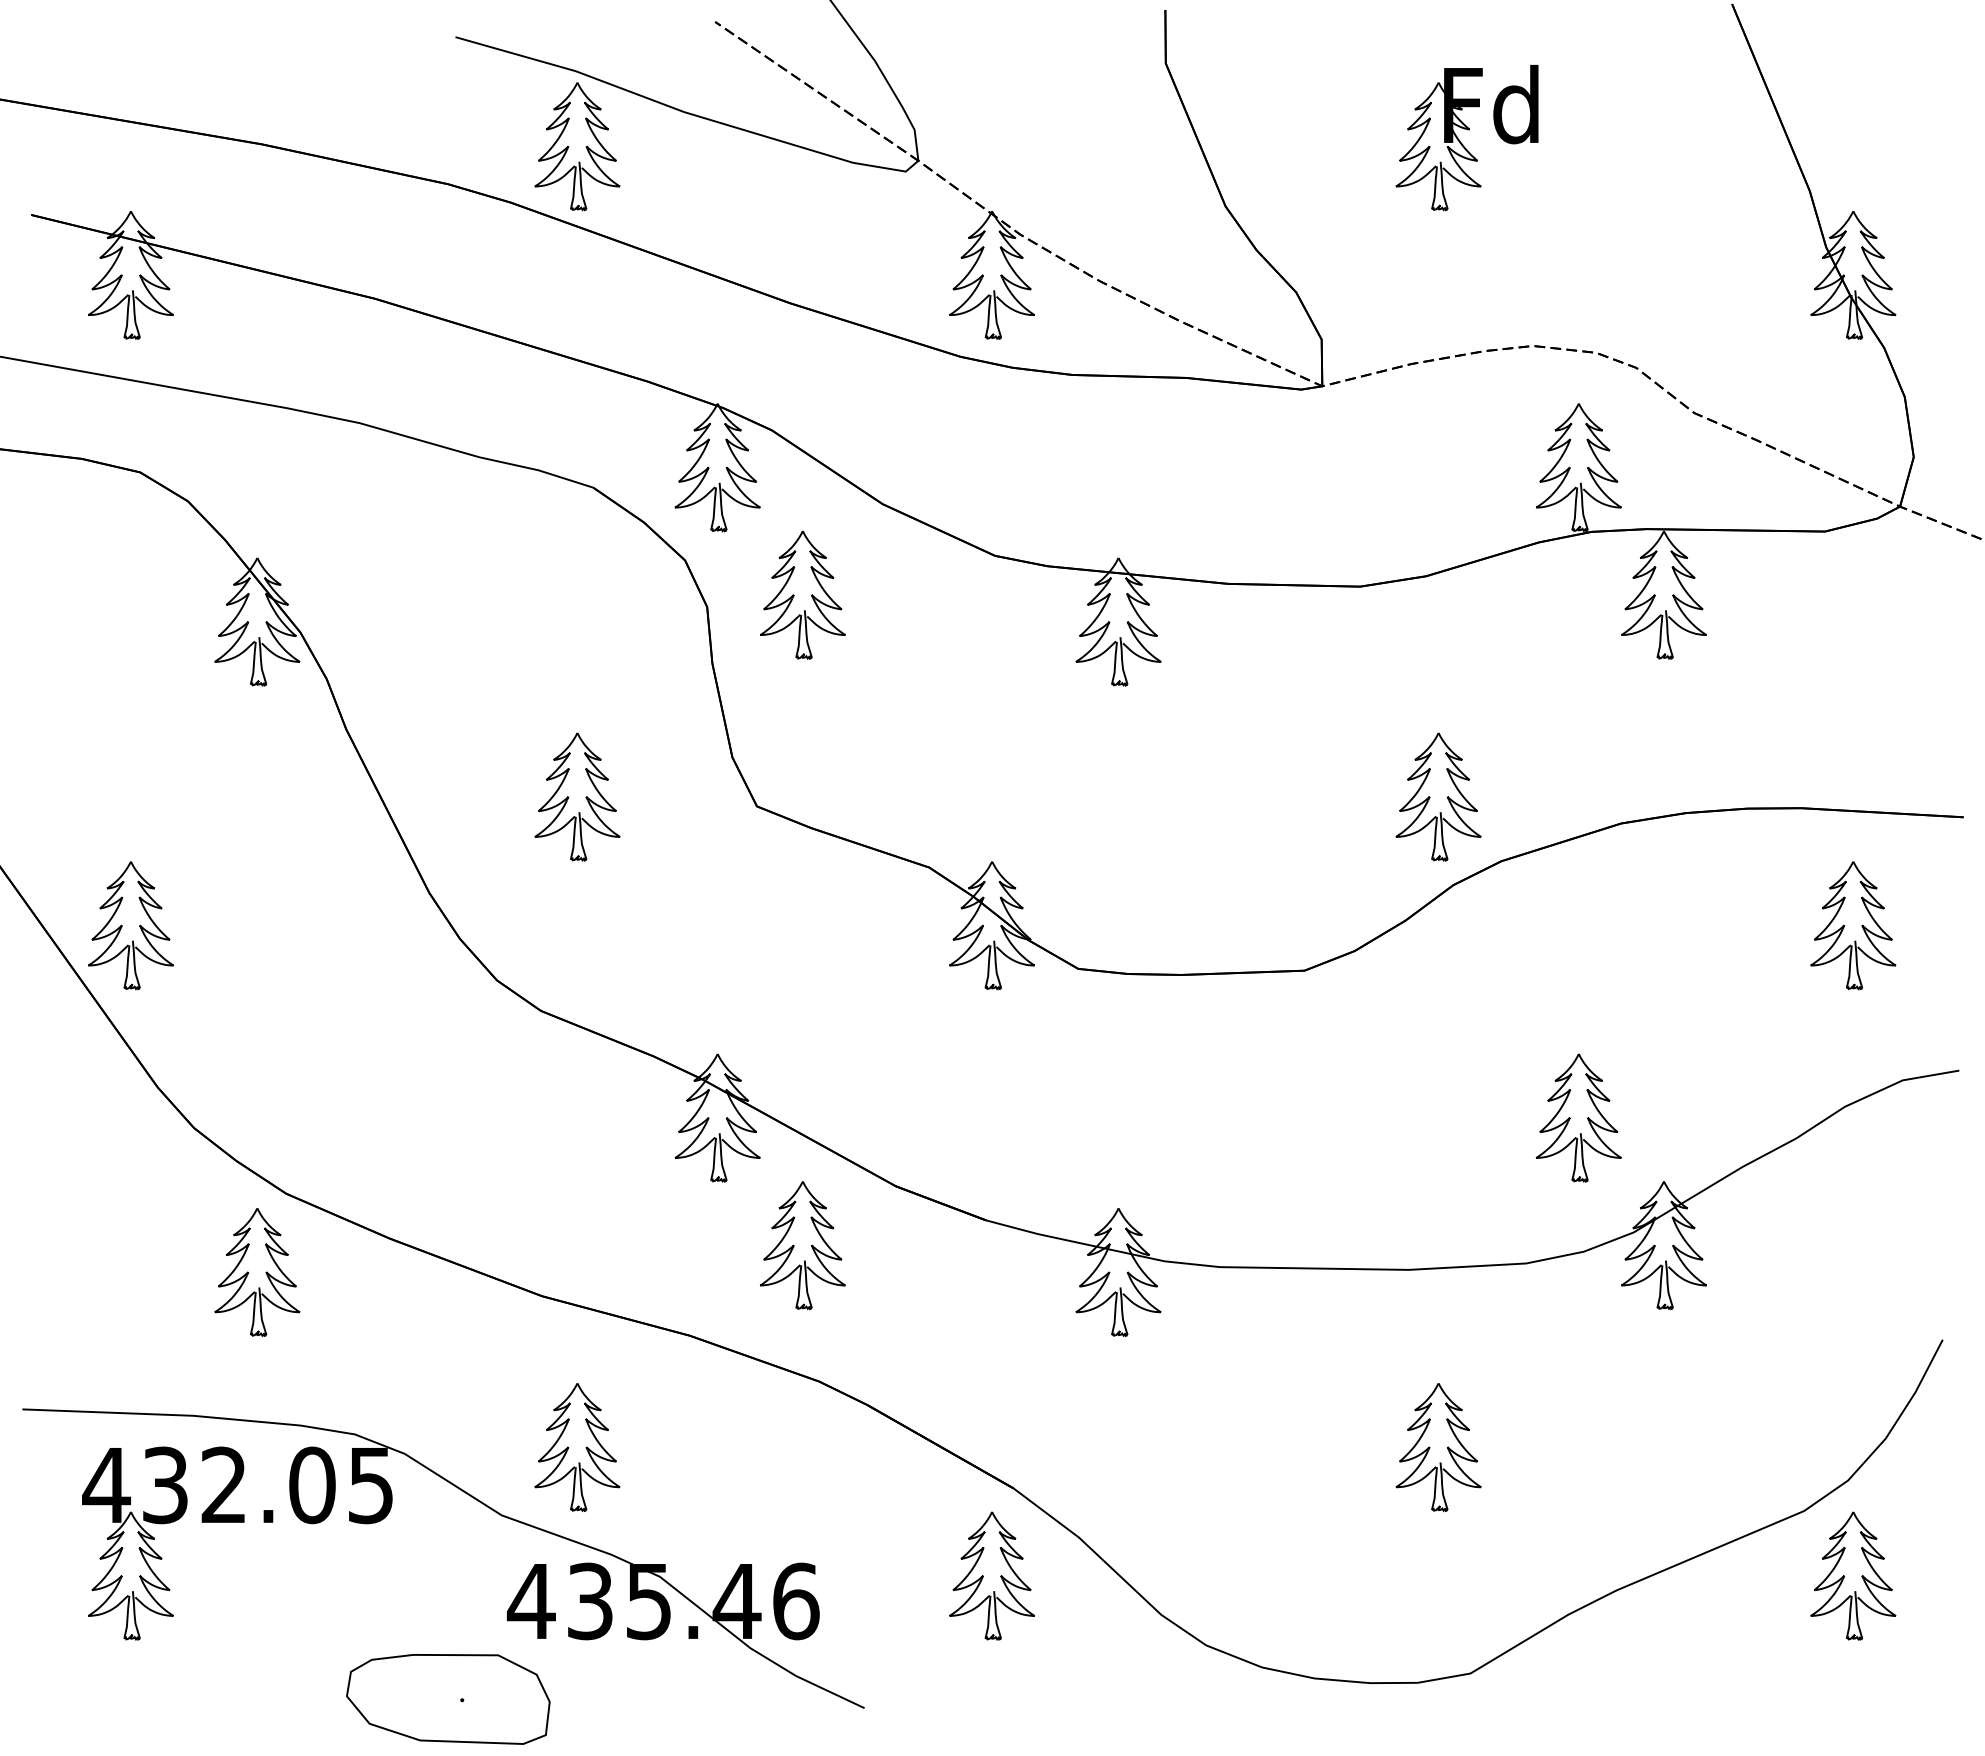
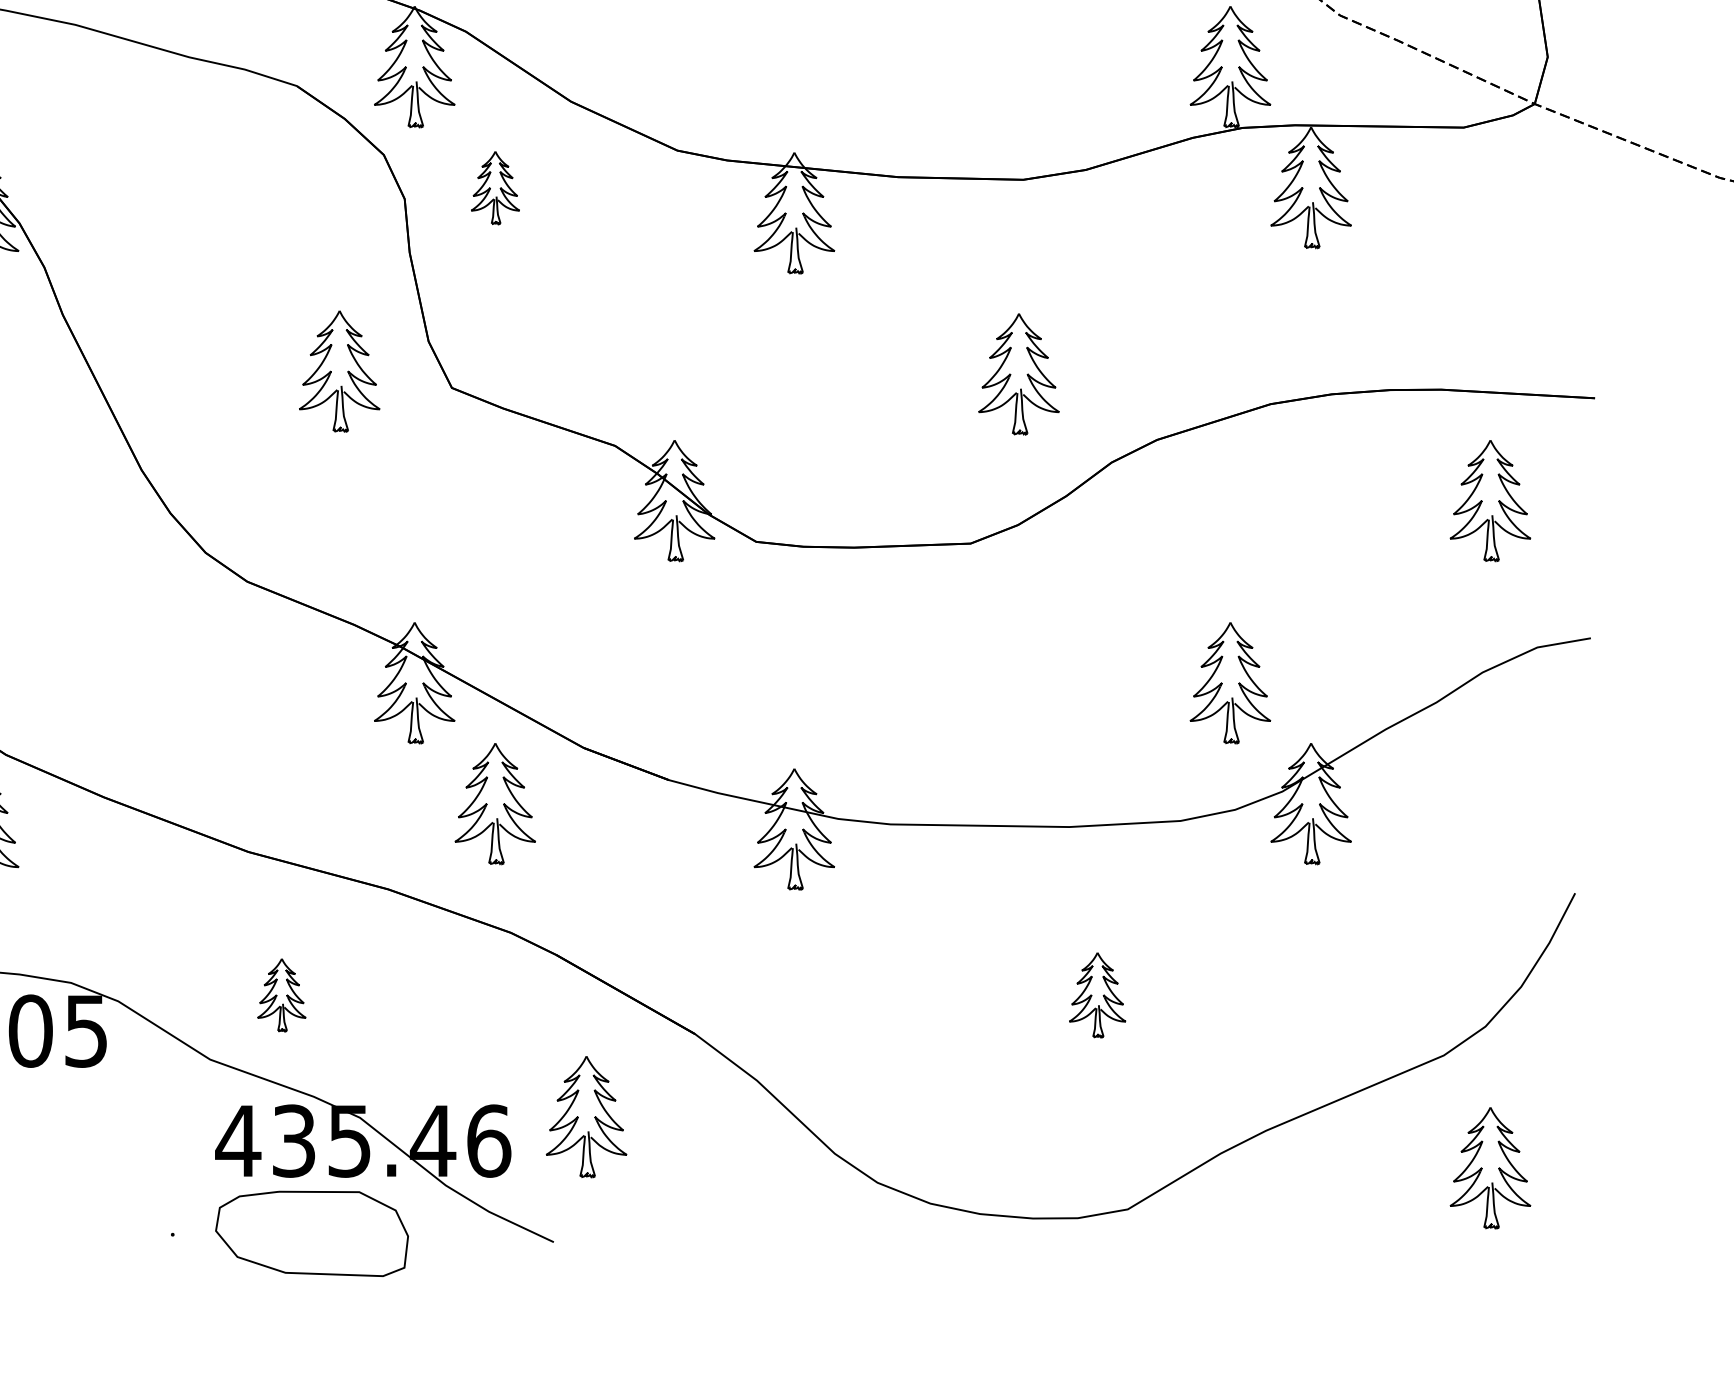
part: (802, 595) -> (495, 188), size x0.6
part: (577, 796) -> (339, 371), moved
part: (1438, 796) -> (1018, 373), moved
part: (577, 1447) -> (281, 995), size x0.6
part: (1438, 1447) -> (1097, 995), size x0.7
part: (991, 1575) -> (585, 1116), moved
part: (1853, 1575) -> (1490, 1167), moved
part: (448, 1699) -> (312, 1234), moved

